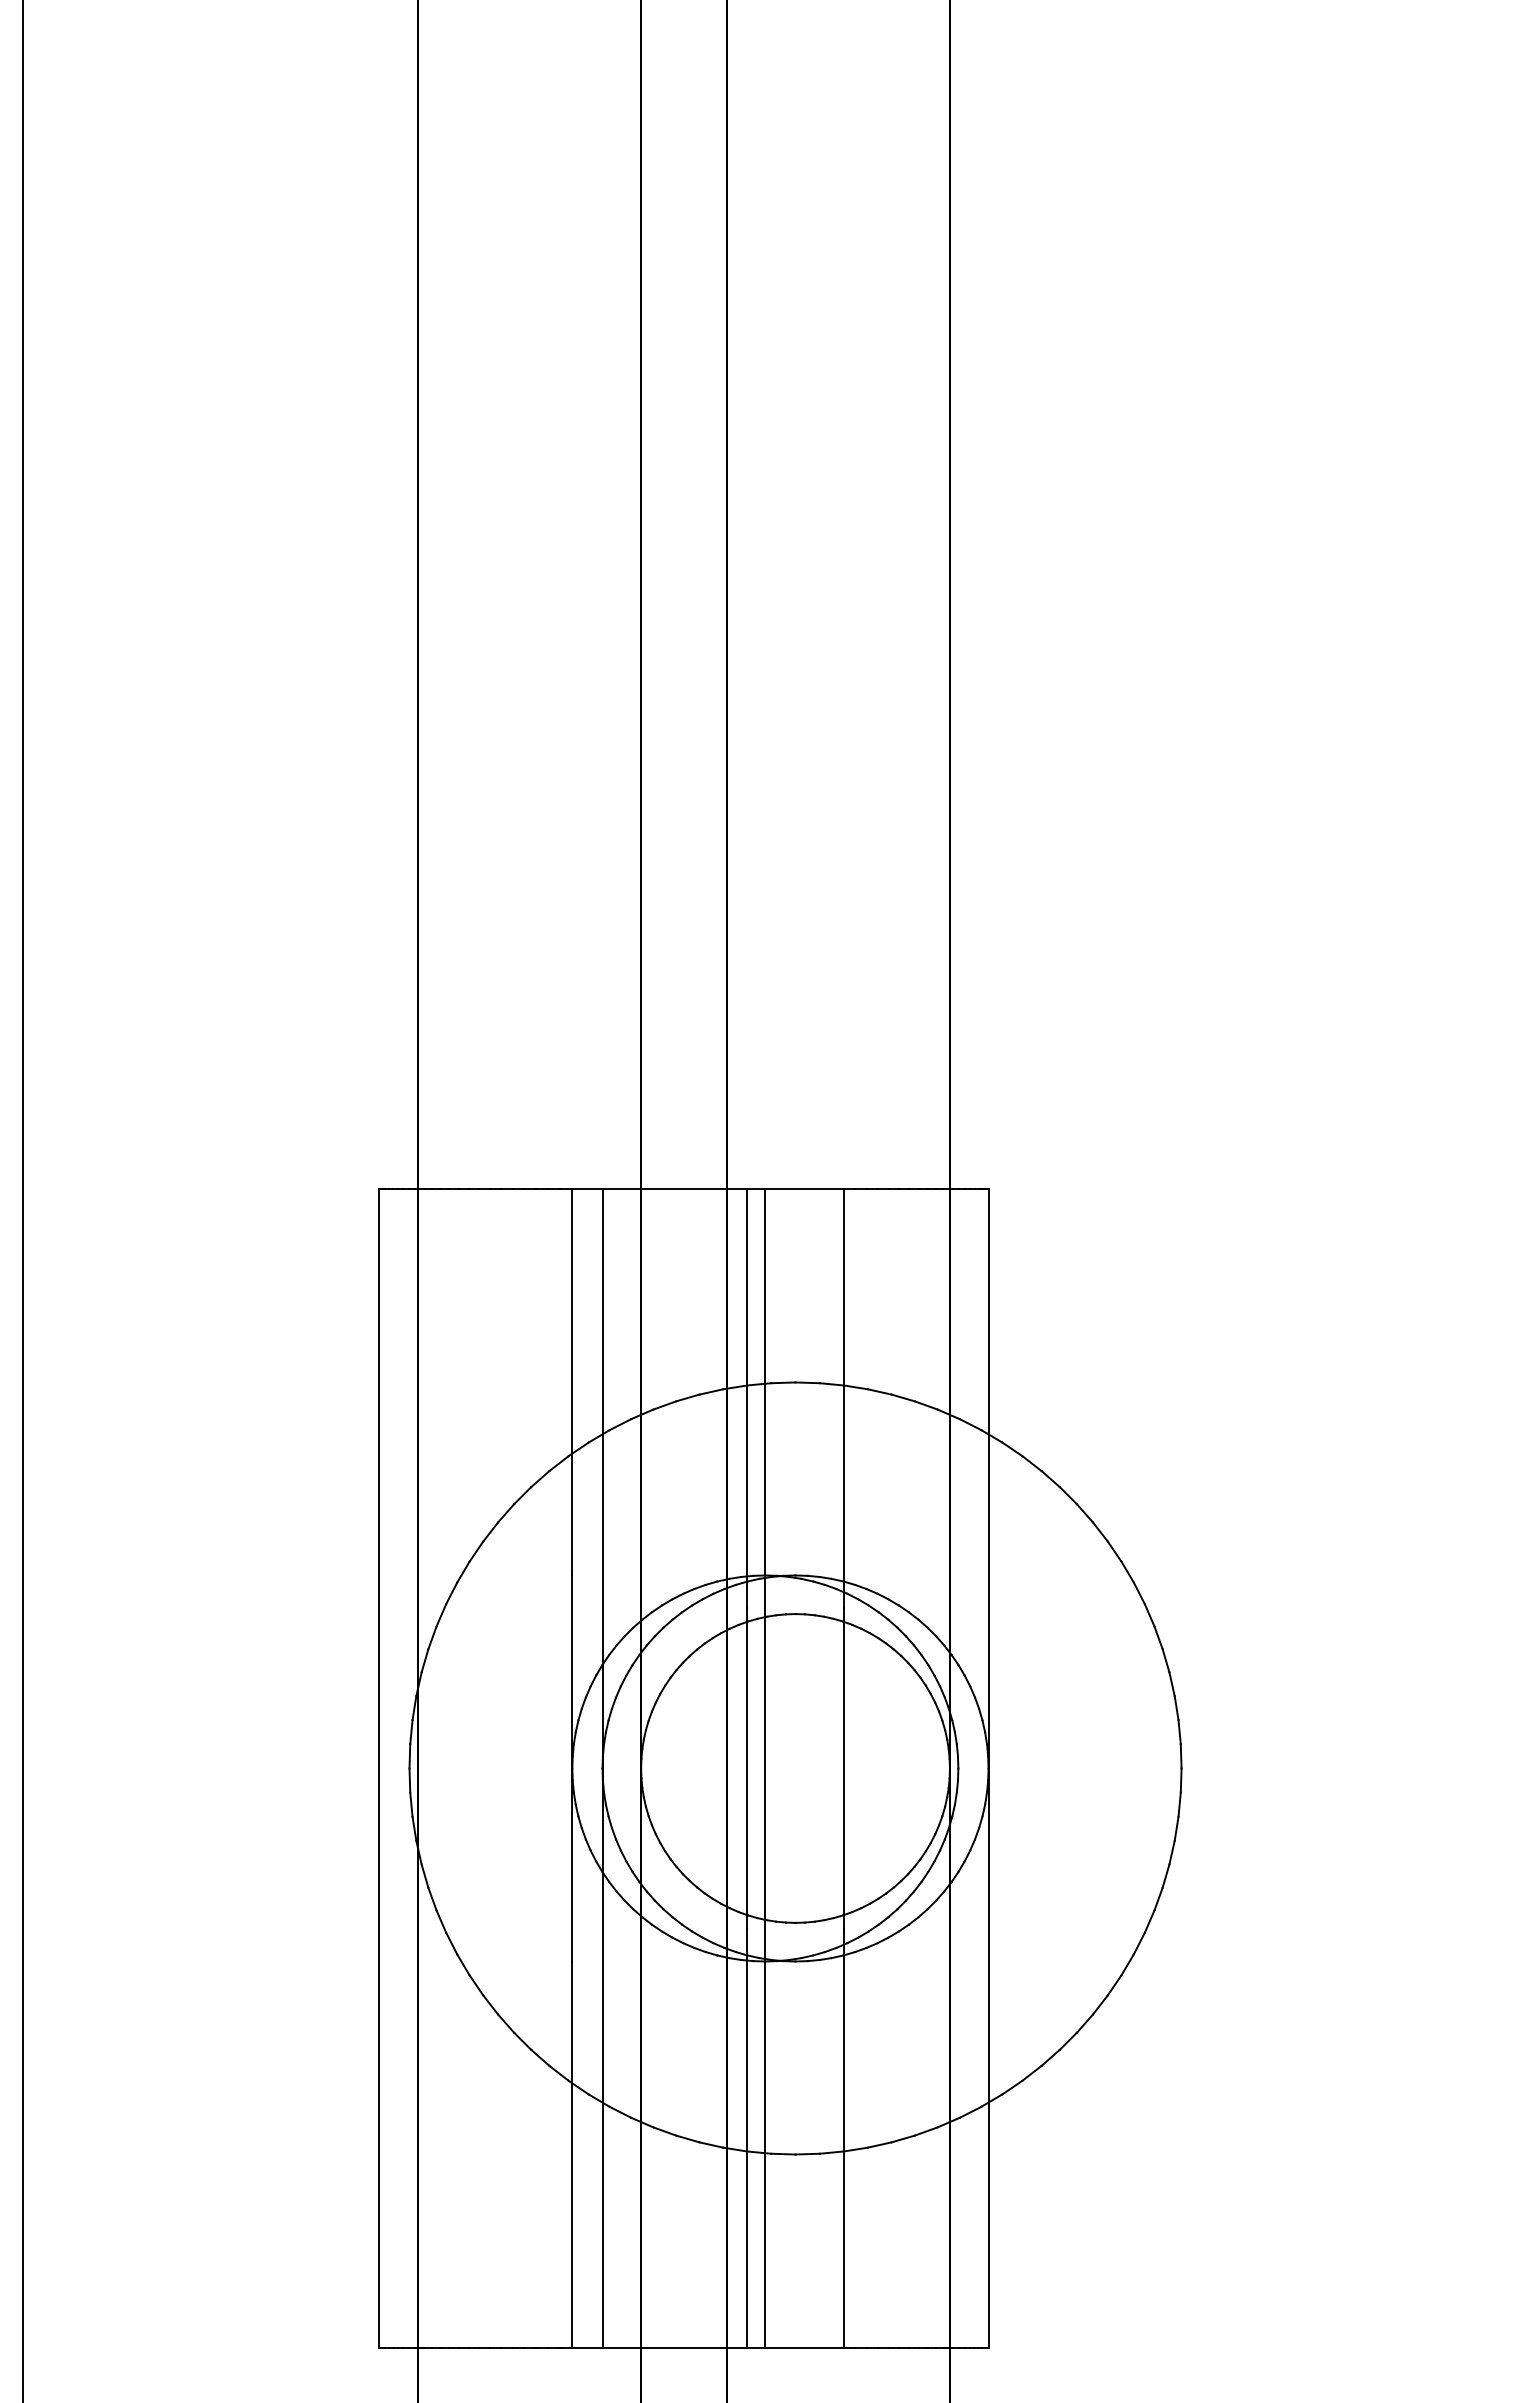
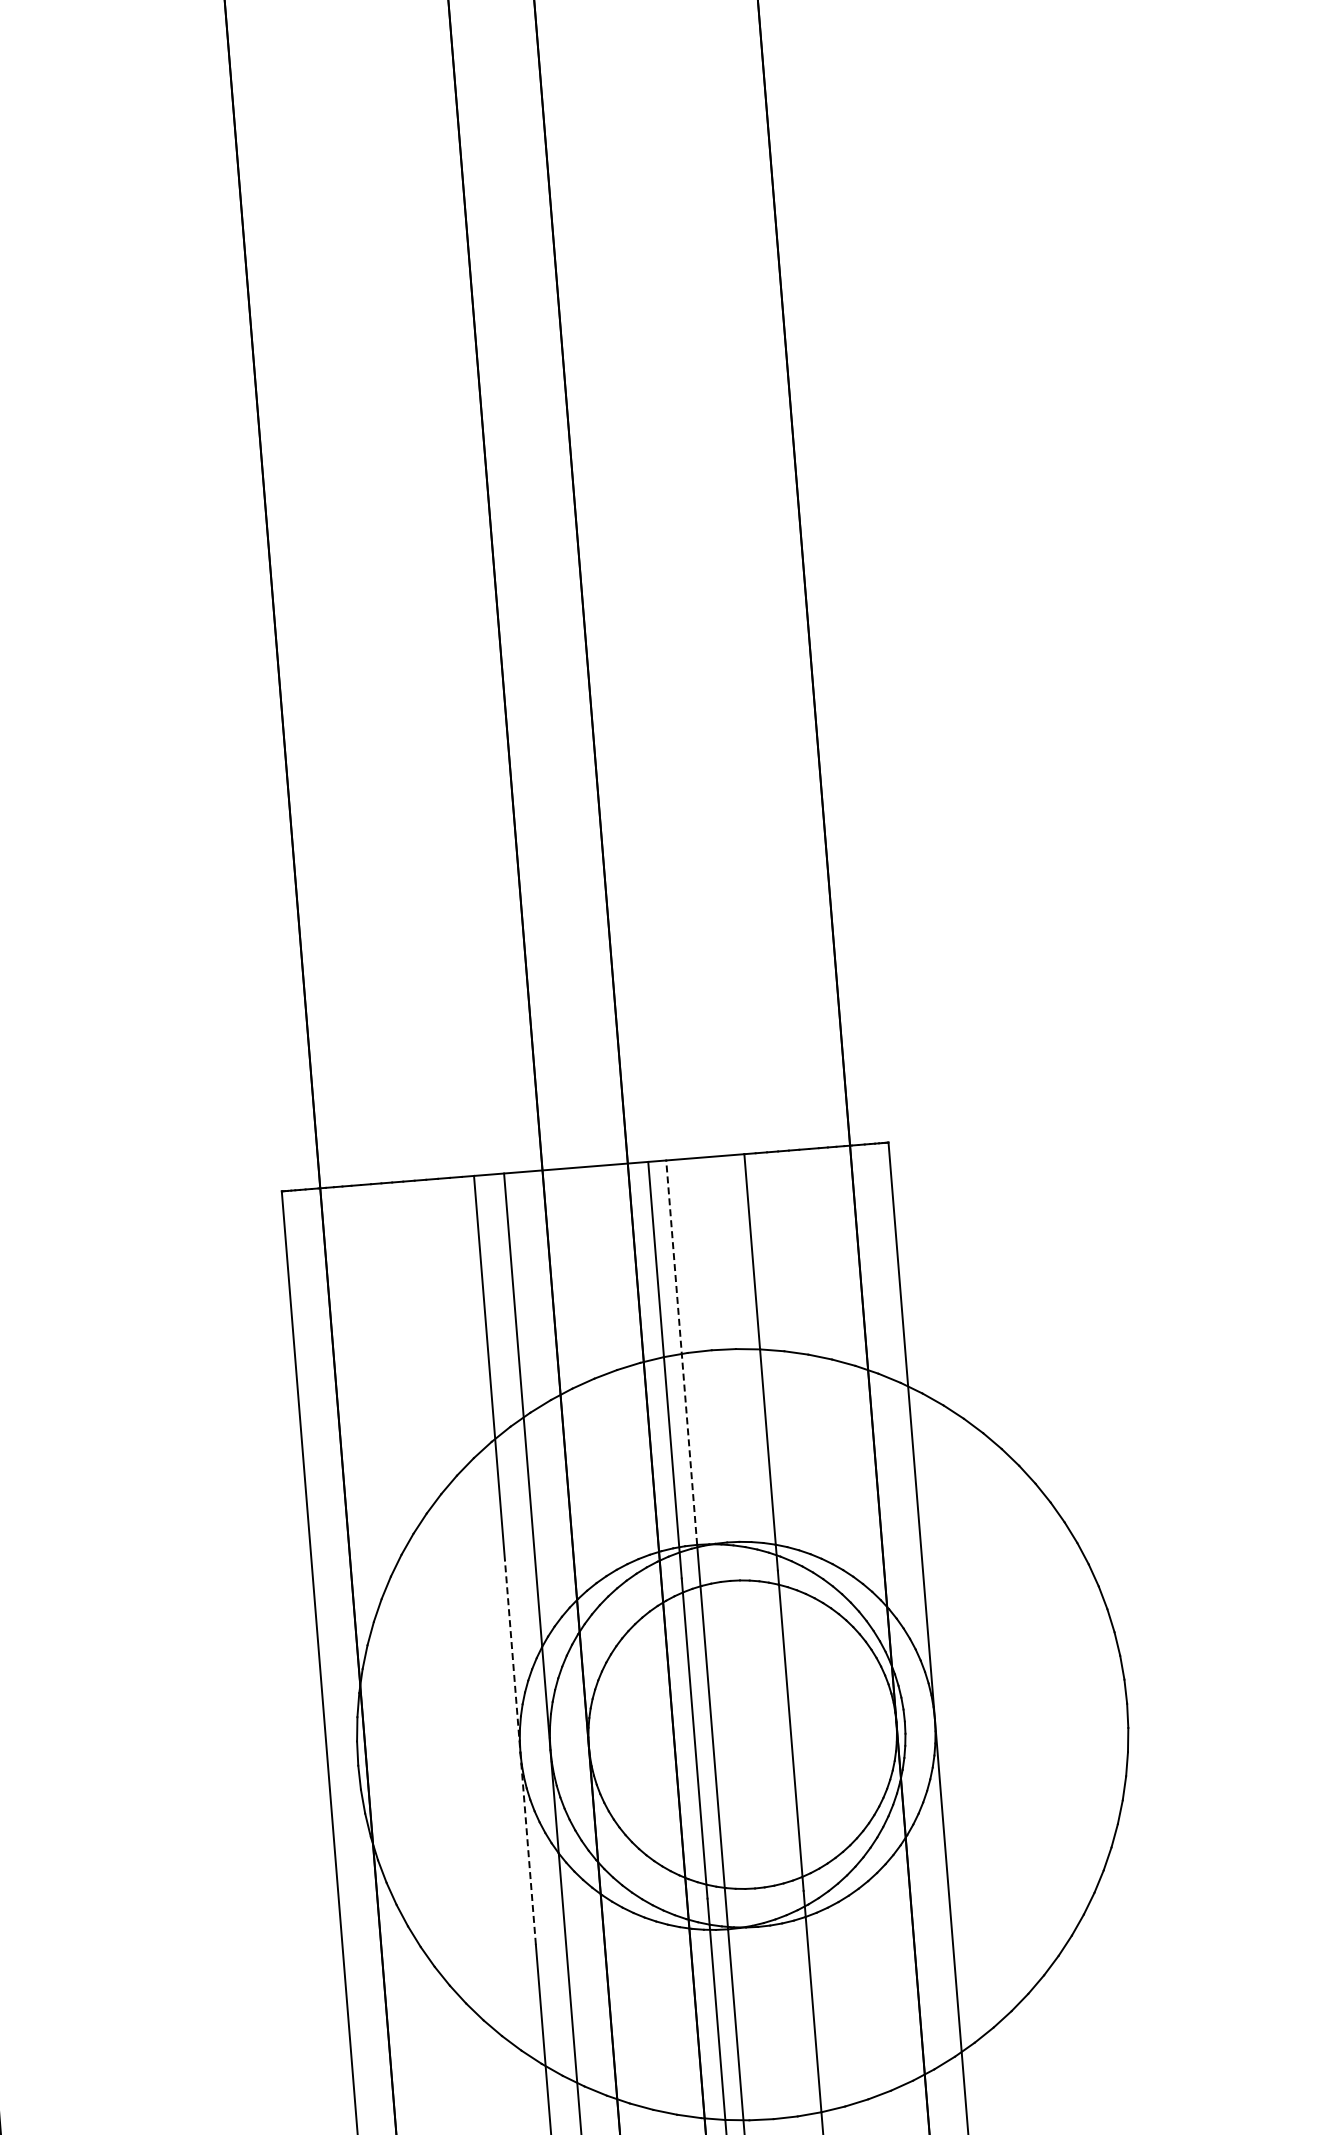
line: (765, 1381) -> (681, 1351), solid -> dashed
line: (572, 1767) -> (520, 1751), solid -> dashed

